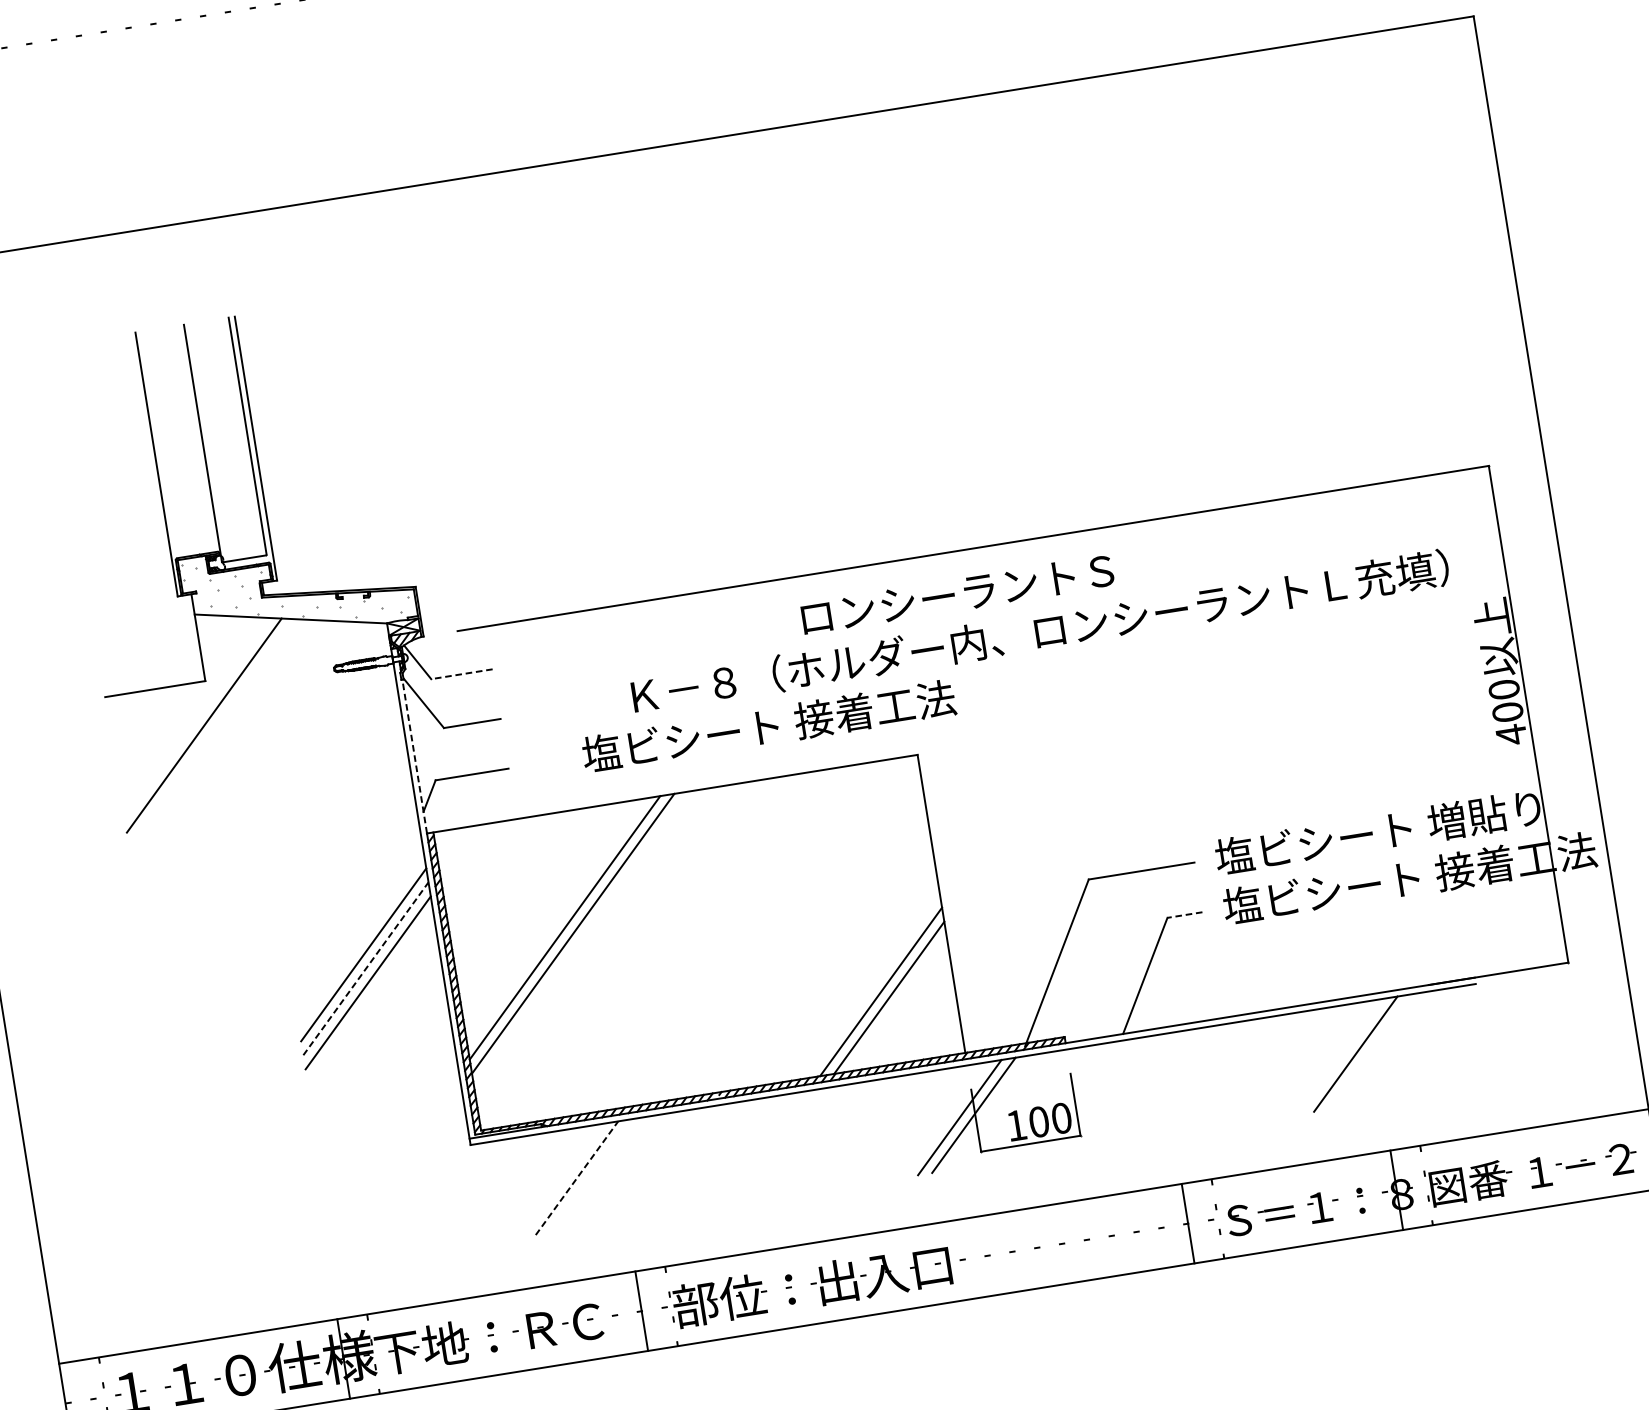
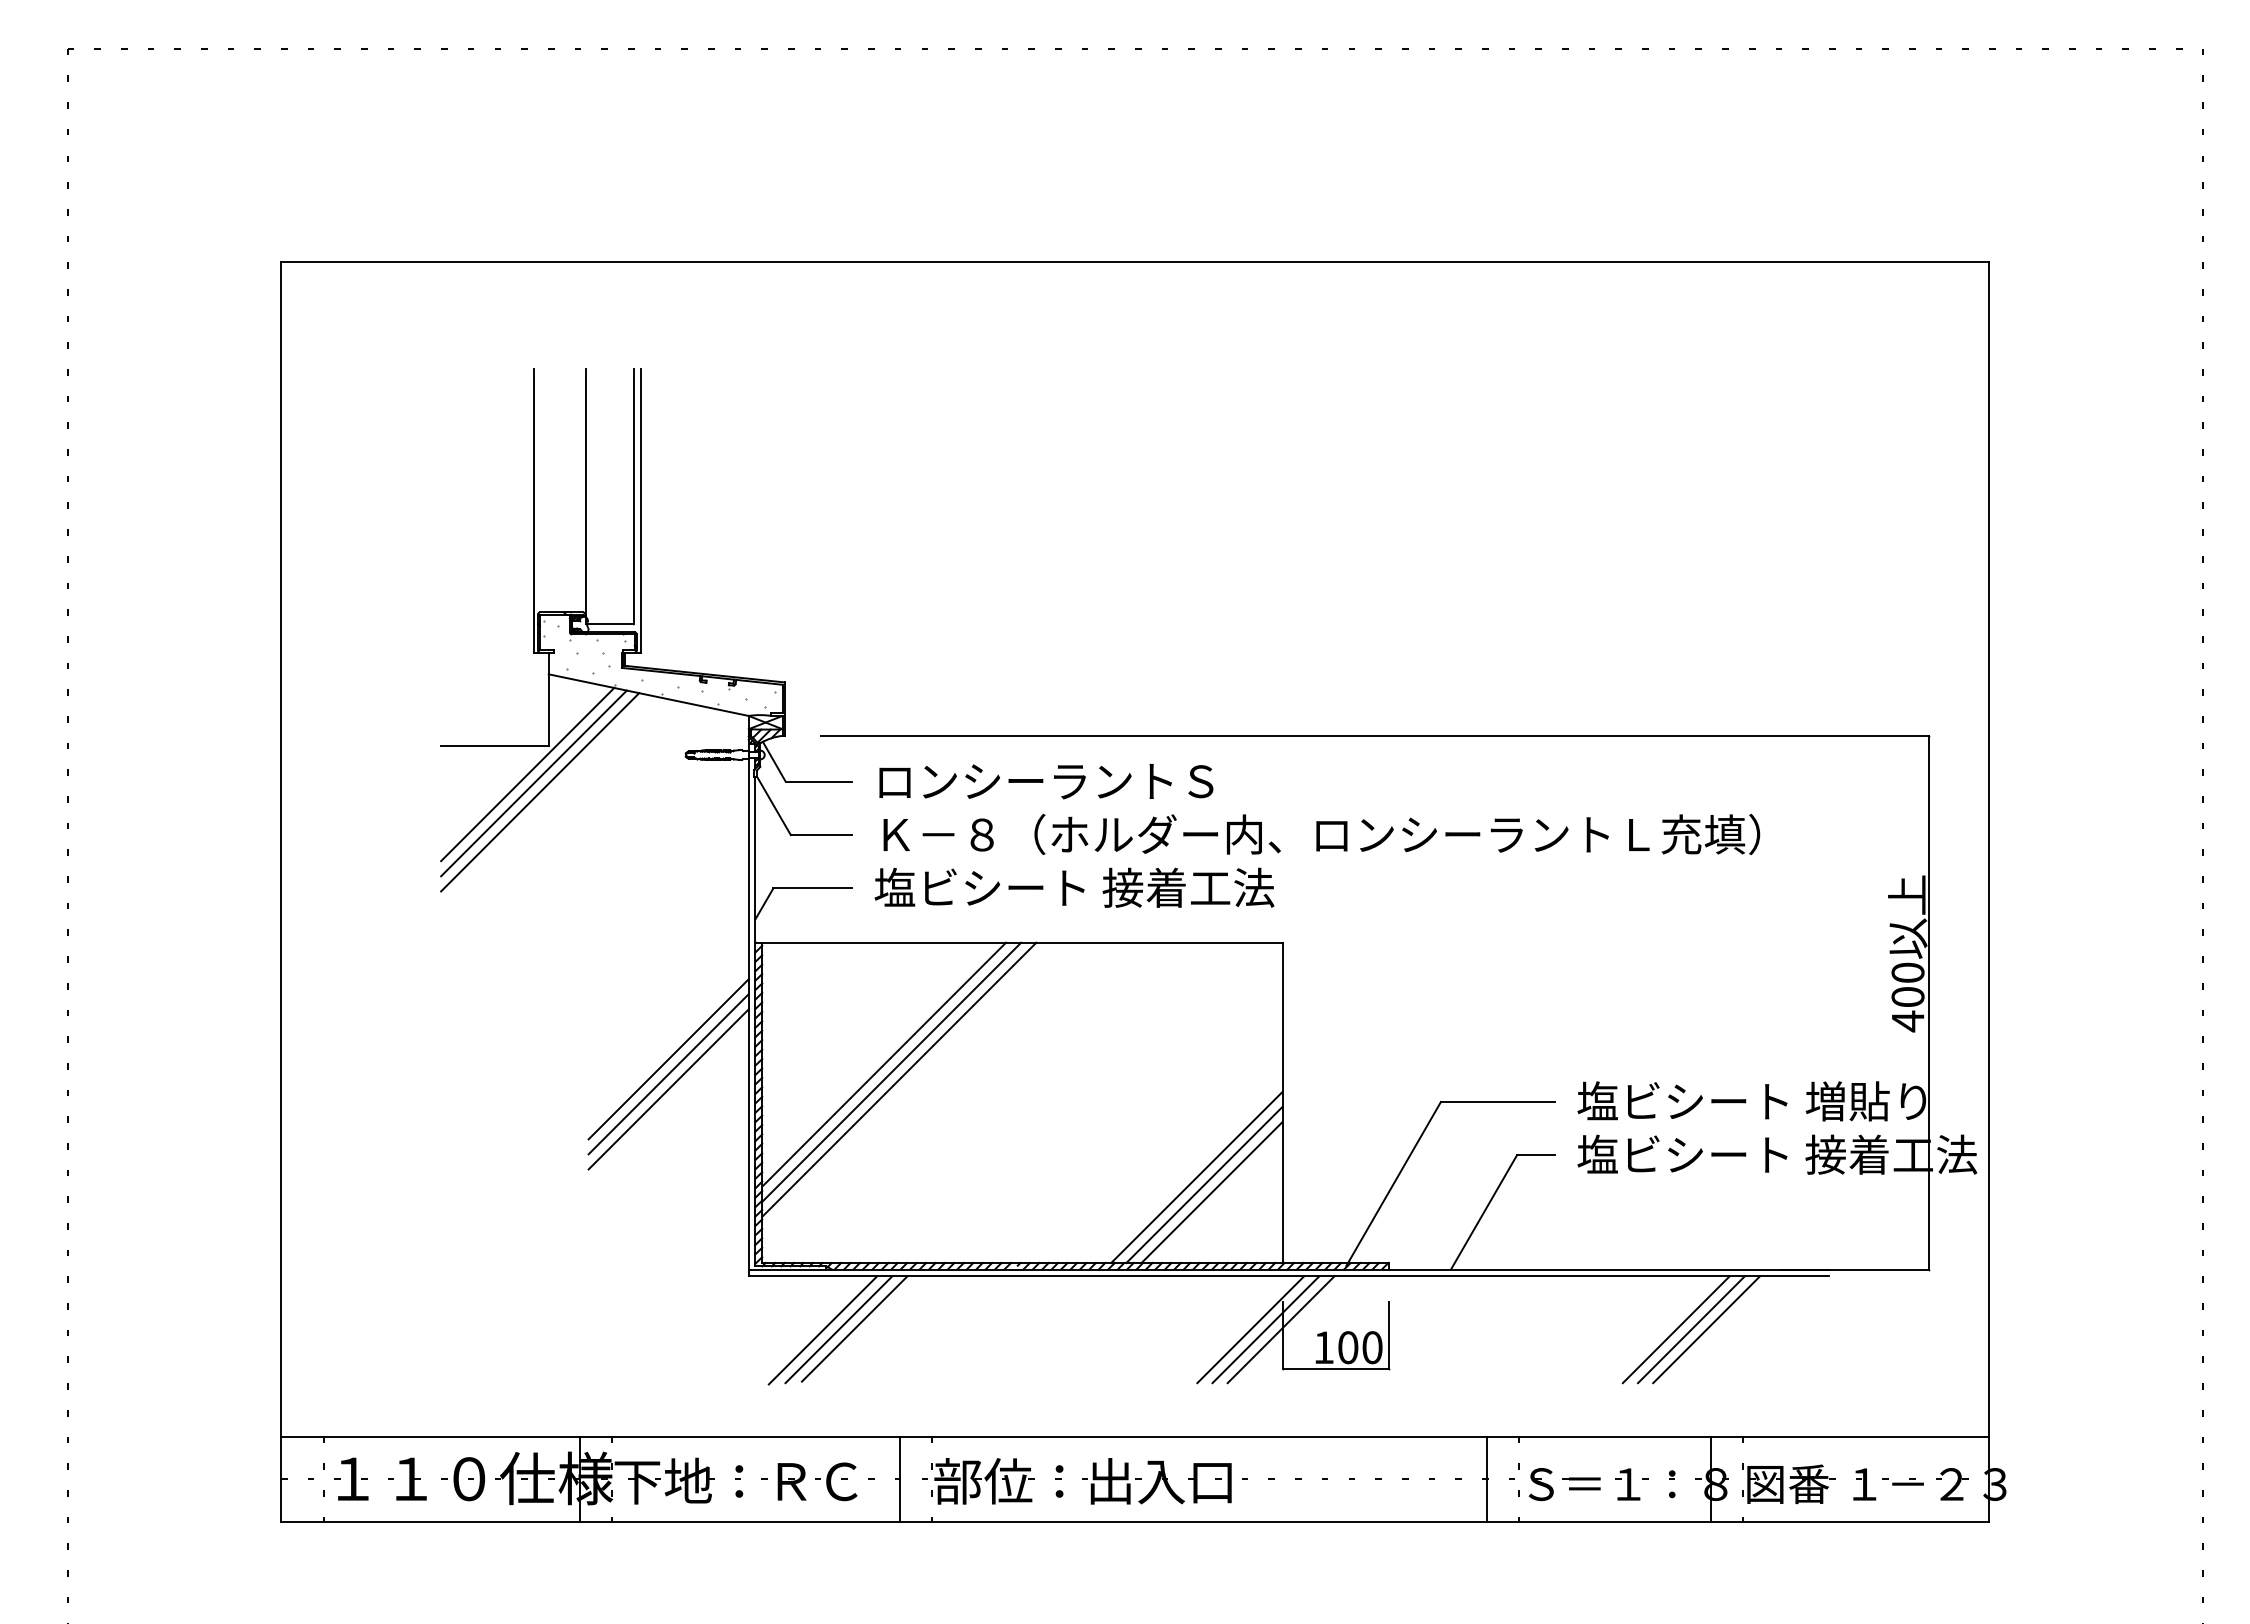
text: (957, 594) -> (1046, 781), moved
text: (1040, 632) -> (1321, 834), moved
line: (461, 674) -> (818, 781), dashed -> solid
line: (189, 710) -> (527, 774), added
line: (196, 718) -> (533, 783), added
text: (768, 726) -> (1074, 887), moved
line: (414, 756) -> (755, 860), dashed -> solid
line: (1184, 915) -> (1535, 1155), dashed -> solid
line: (581, 939) -> (899, 1079), added
line: (366, 968) -> (669, 1073), dashed -> solid
line: (872, 985) -> (1196, 1176), added
line: (1369, 1051) -> (1706, 1329), added
line: (1340, 1056) -> (1675, 1329), added
line: (945, 1119) -> (1250, 1329), added
line: (576, 1178) -> (854, 1329), dashed -> solid
line: (562, 1181) -> (838, 1329), added
line: (547, 1184) -> (822, 1330), added

